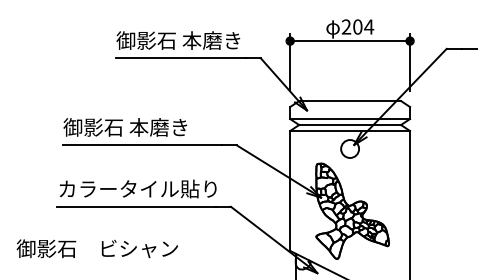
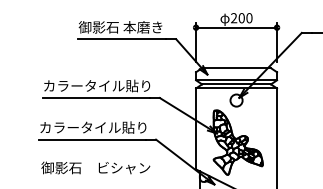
text: (369, 27) -> (249, 18), 204 -> 200
text: (142, 126) -> (96, 85), 御影石 本磨き -> カラータイル貼り
text: (96, 248) -> (95, 167), moved

